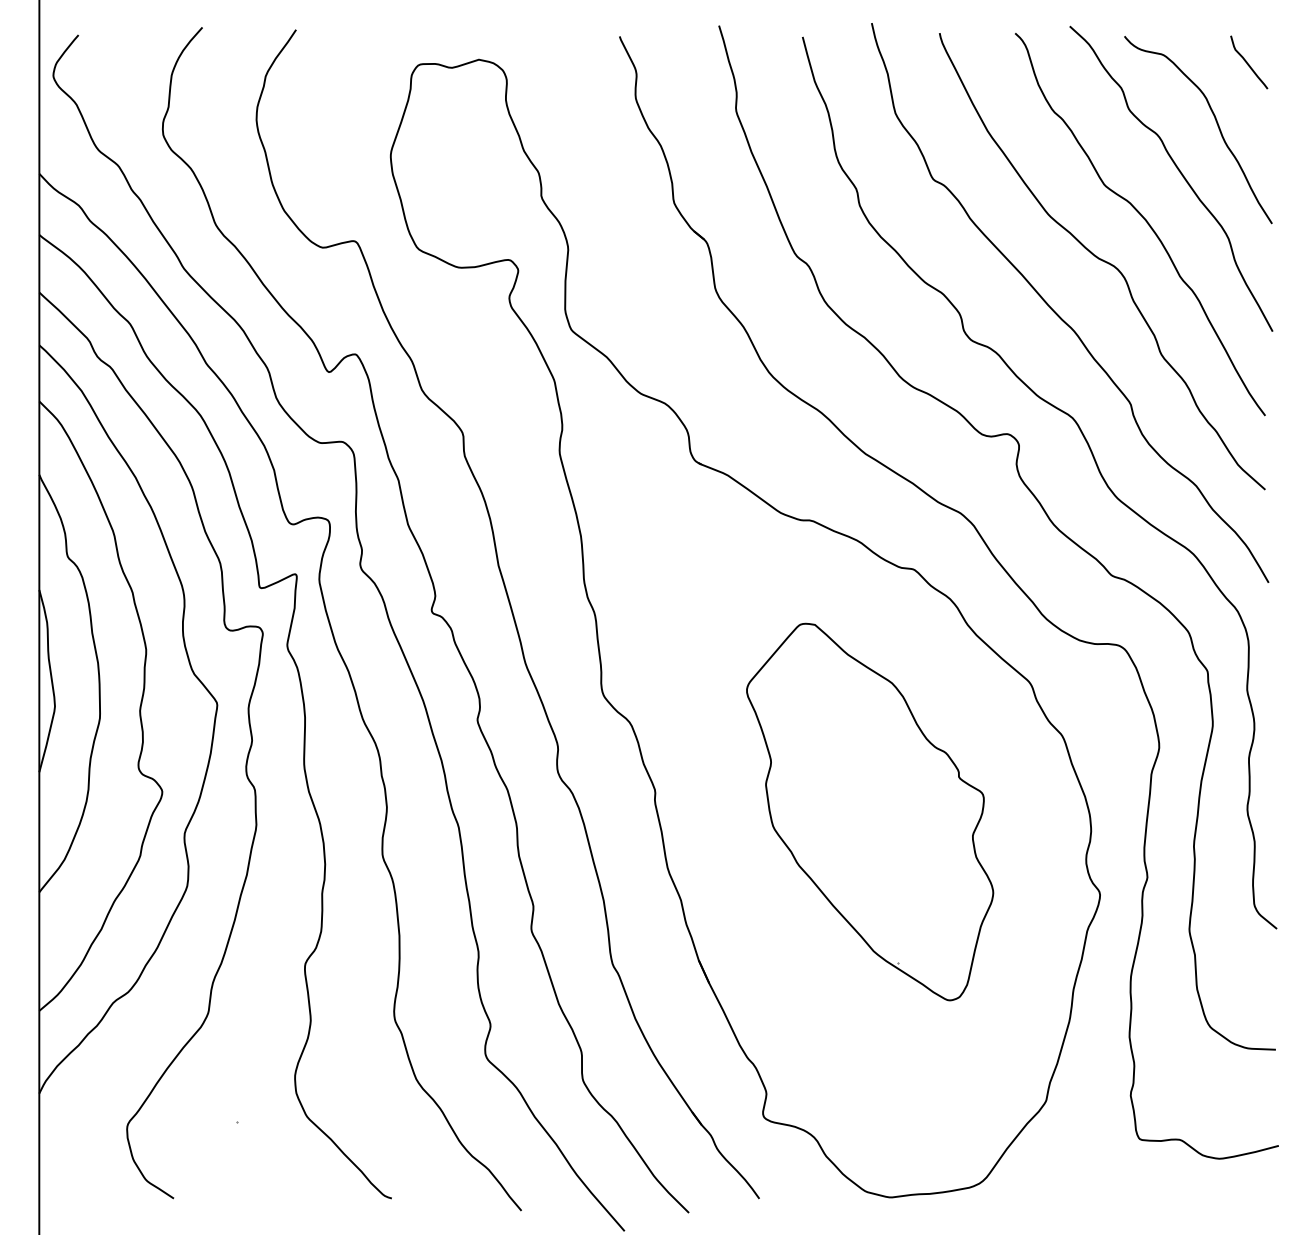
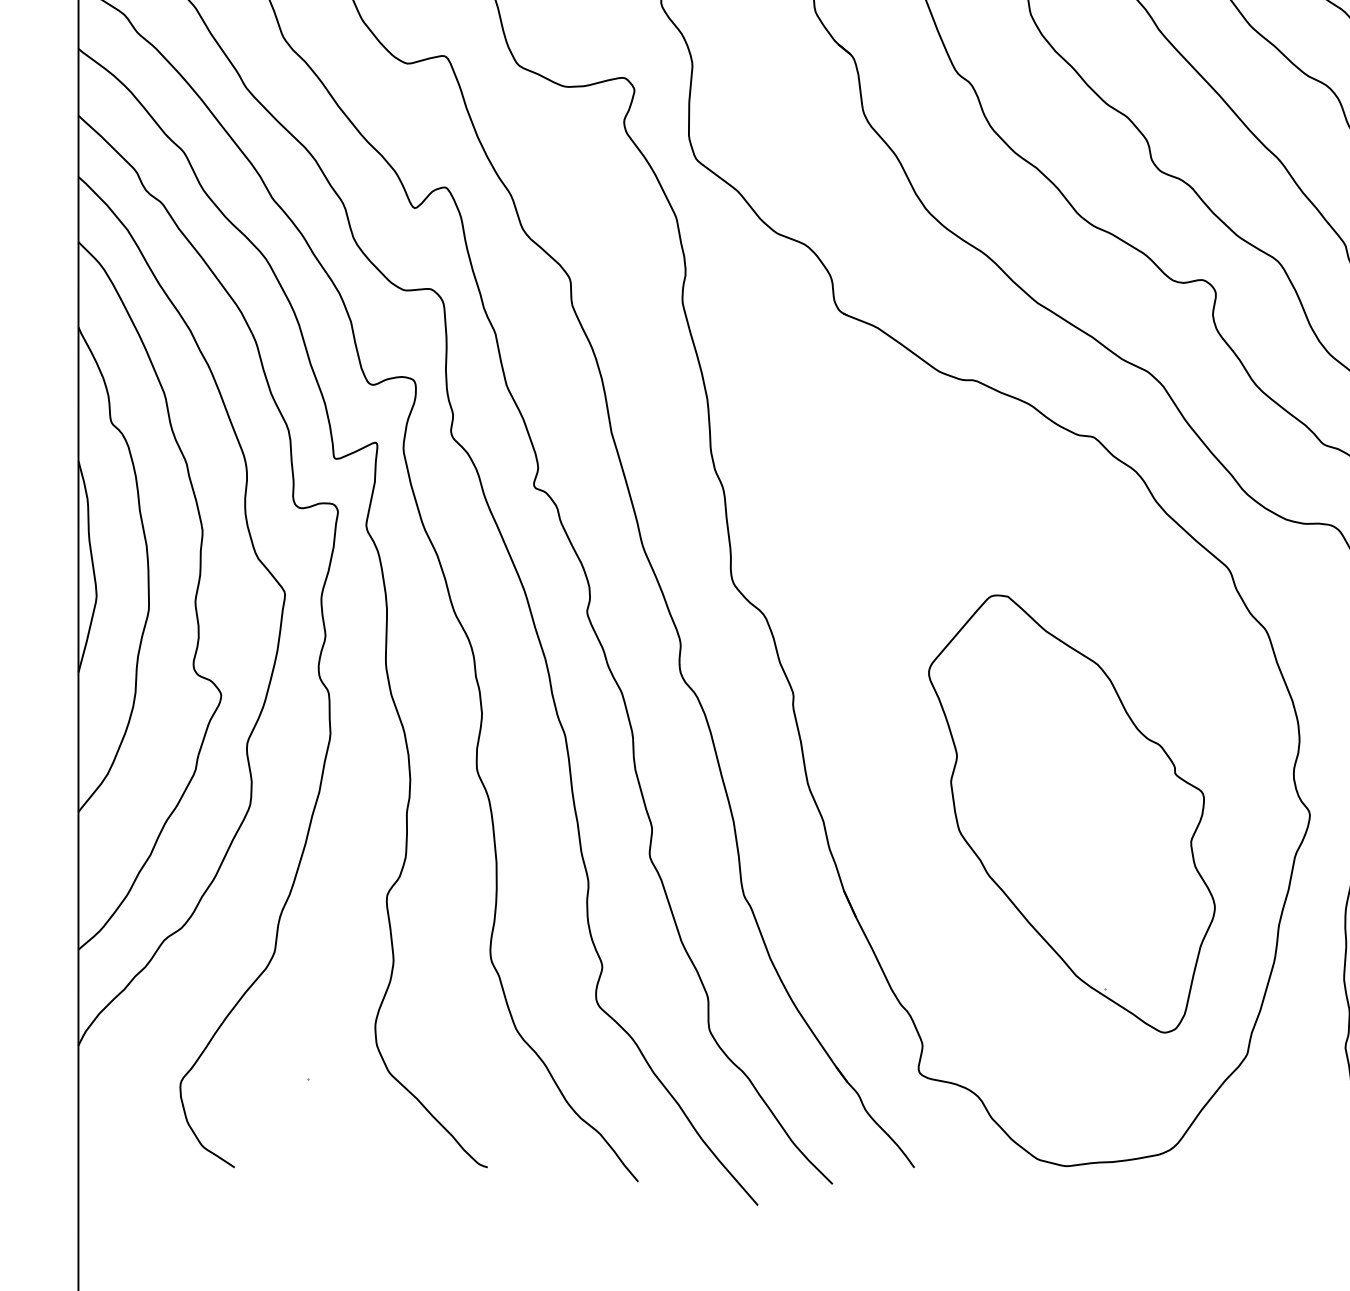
part: (870, 811) -> (1072, 813), moved

